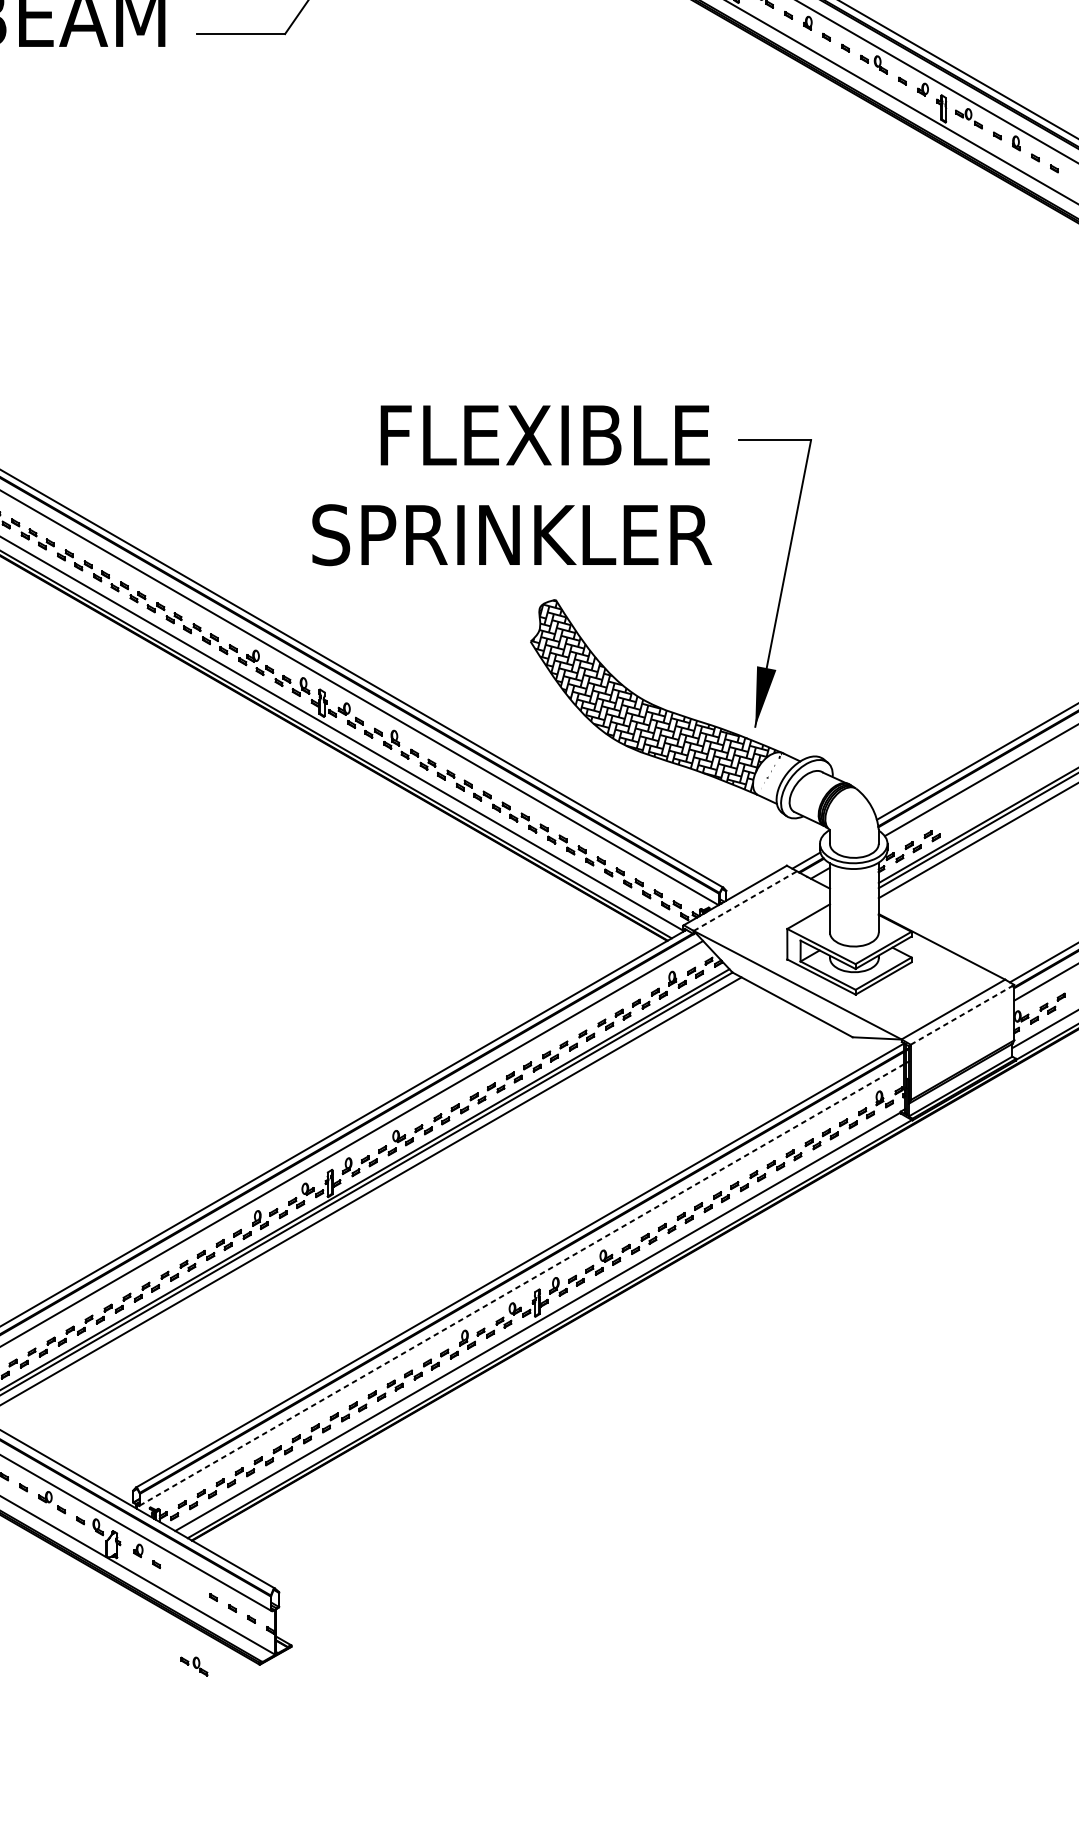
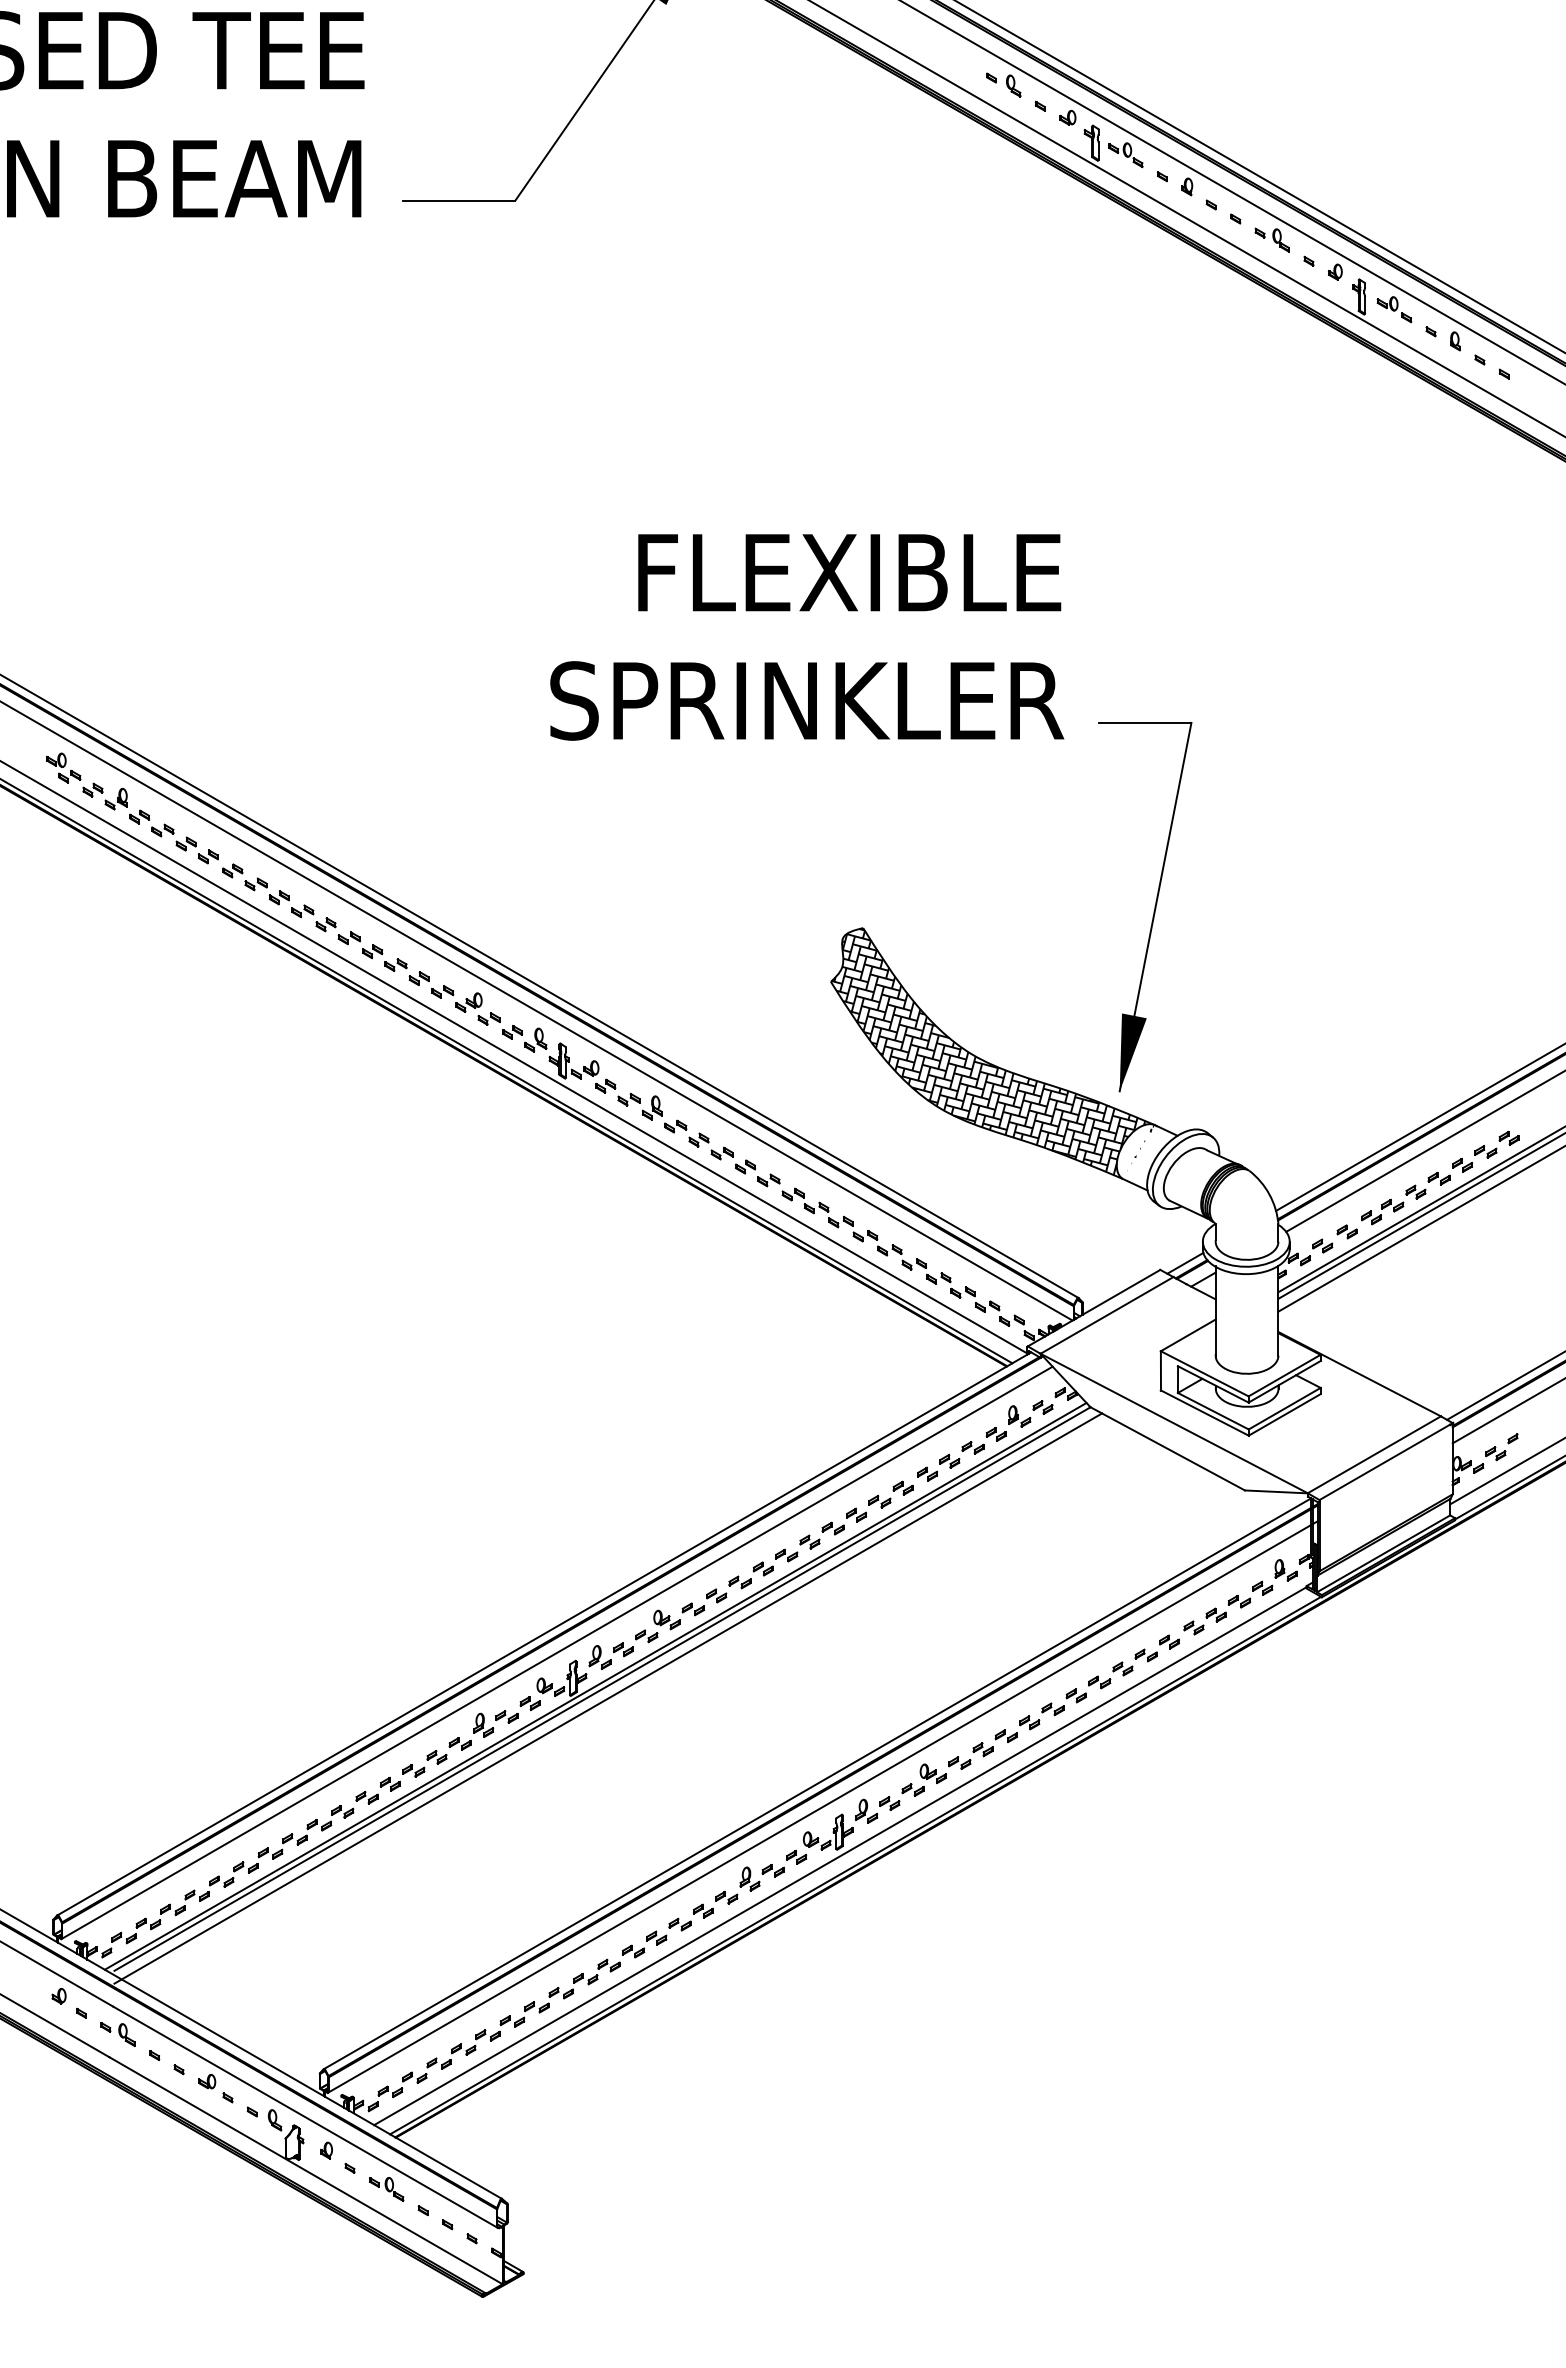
text: (512, 485) -> (807, 637), moved
part: (1004, 793) -> (1440, 1177), added
line: (745, 901) -> (1107, 1315), dashed -> solid
line: (962, 1014) -> (1386, 1461), dashed -> solid
line: (522, 1284) -> (820, 1808), dashed -> solid
part: (194, 1666) -> (386, 2189), moved

